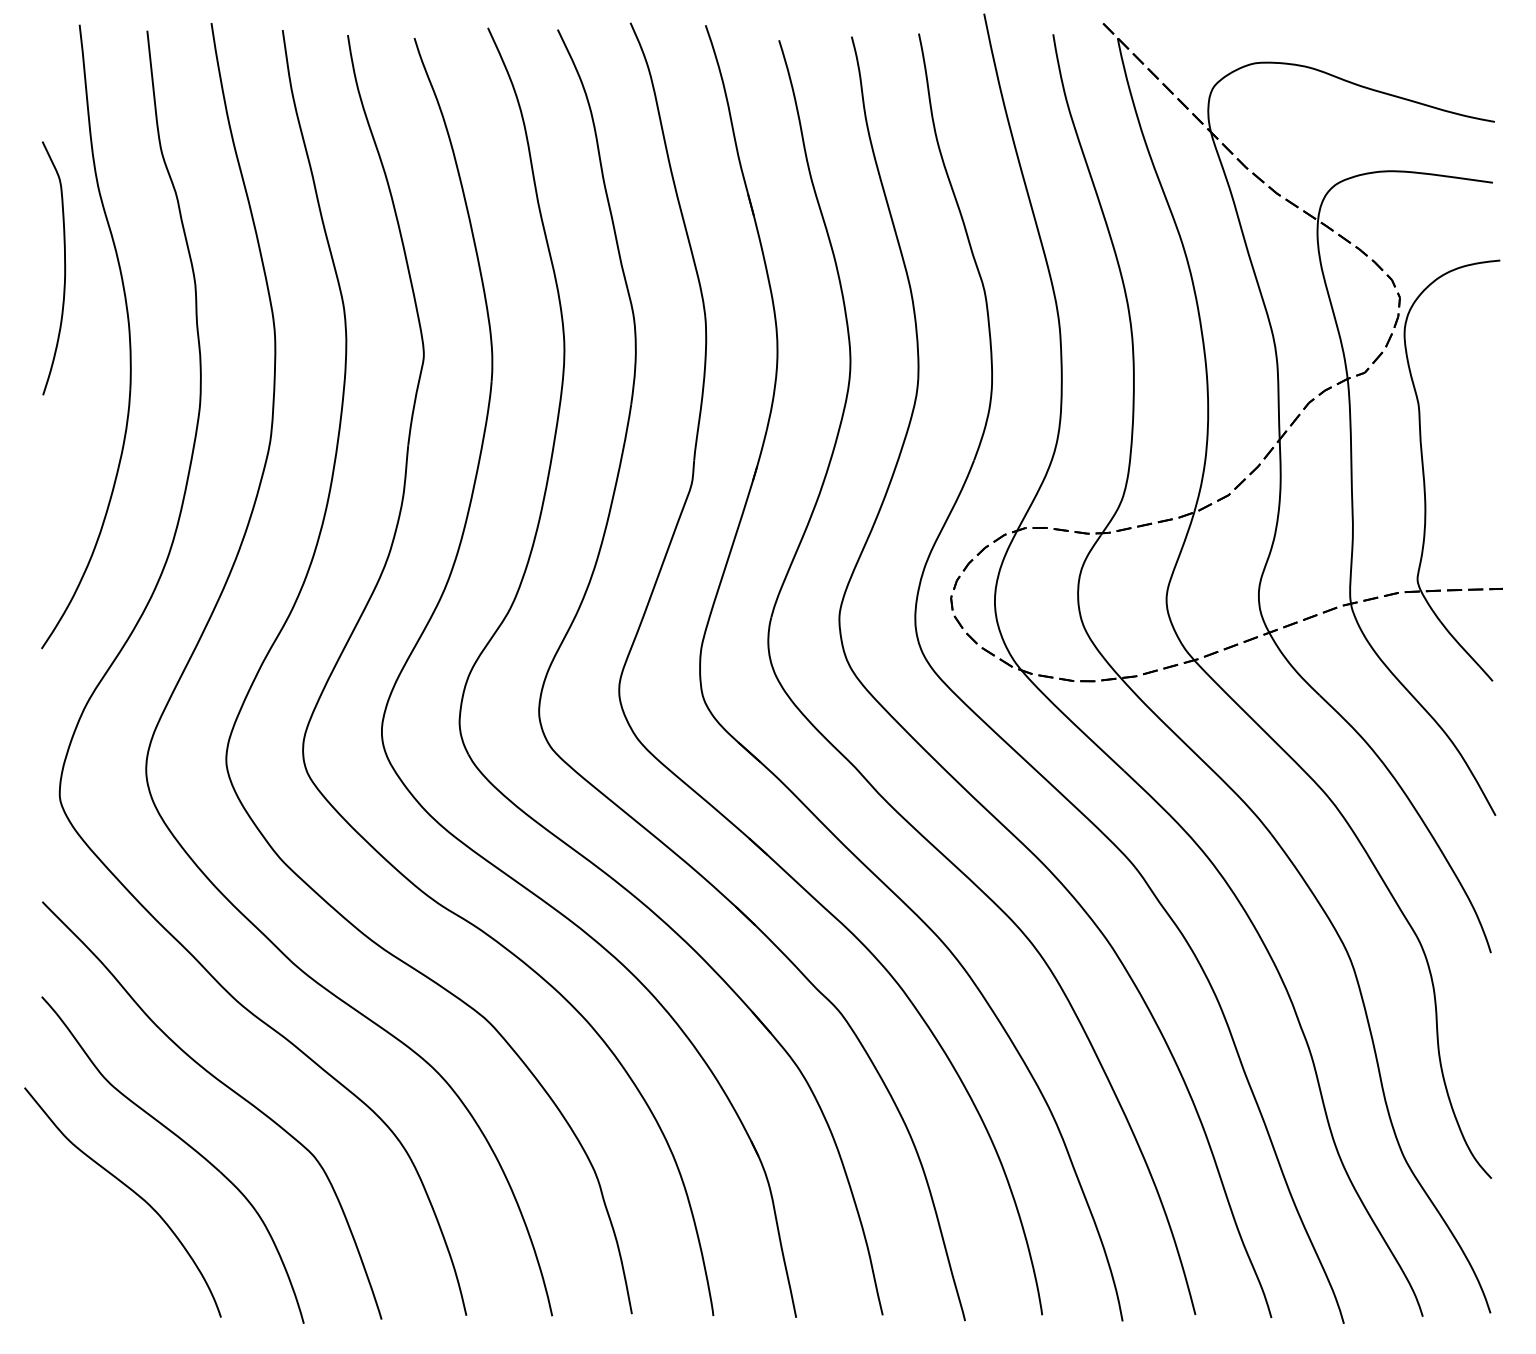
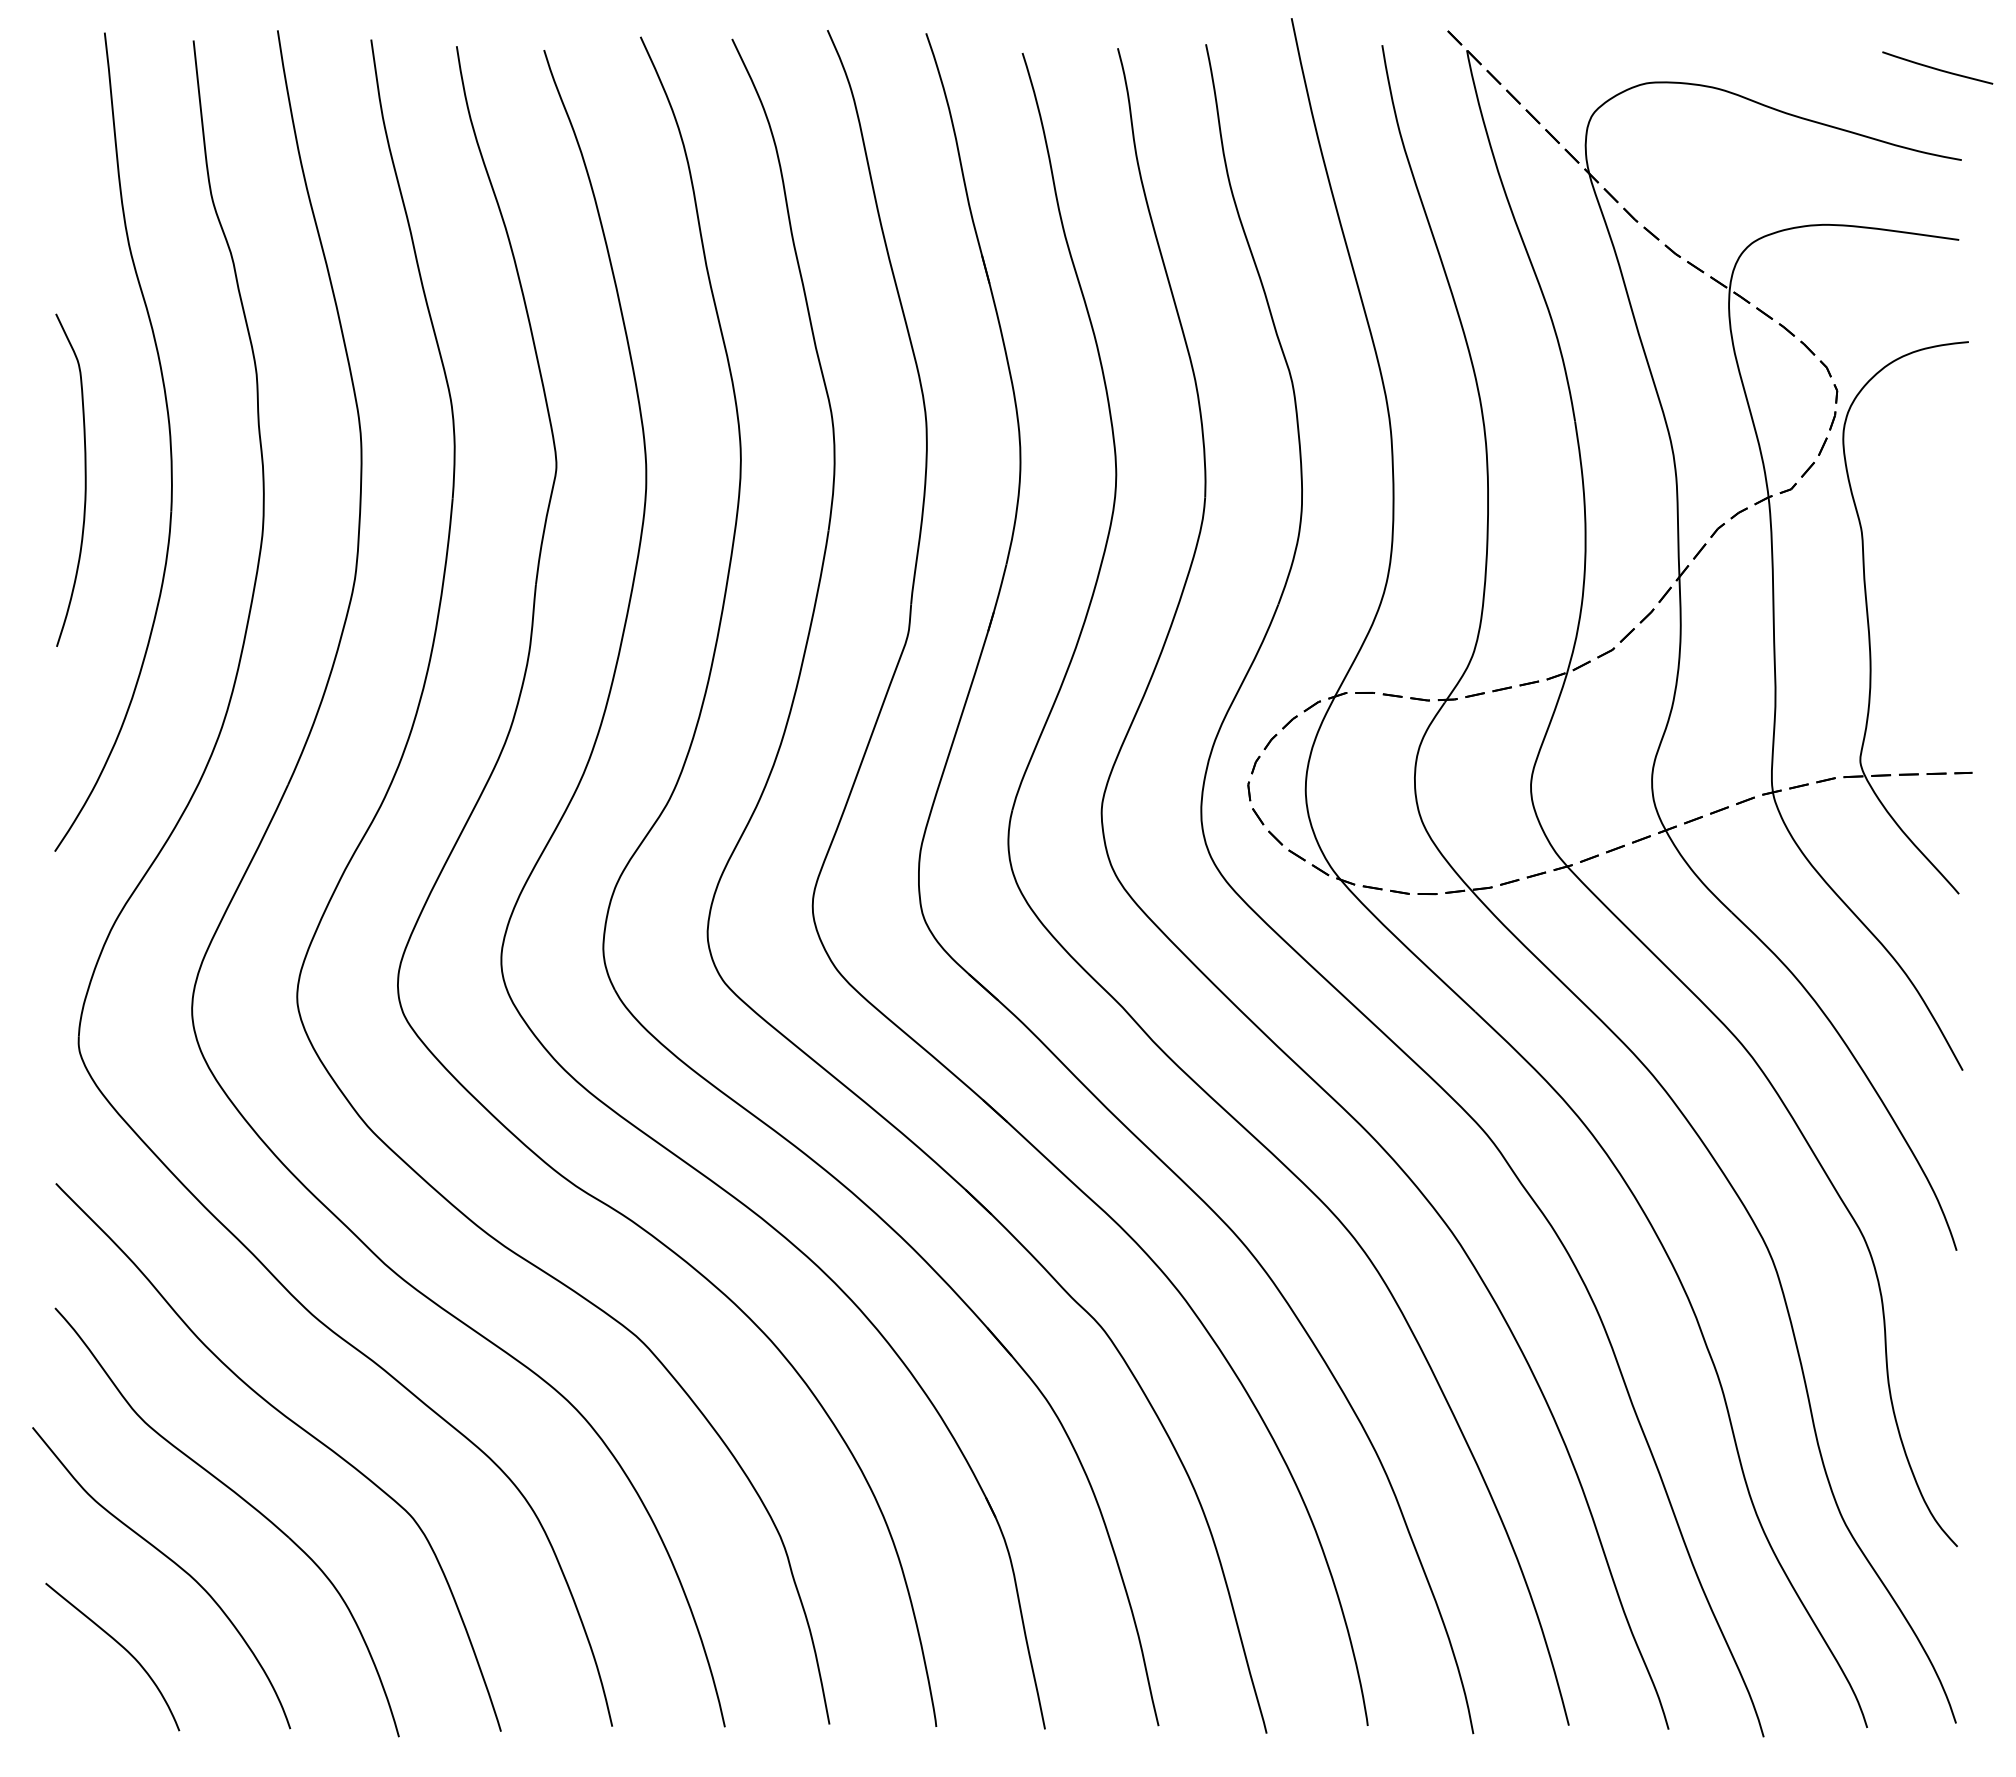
curve: (1476, 52) -> (1937, 68), added
curve: (64, 267) -> (84, 479), moved
curve: (92, 1255) -> (121, 1647), added

